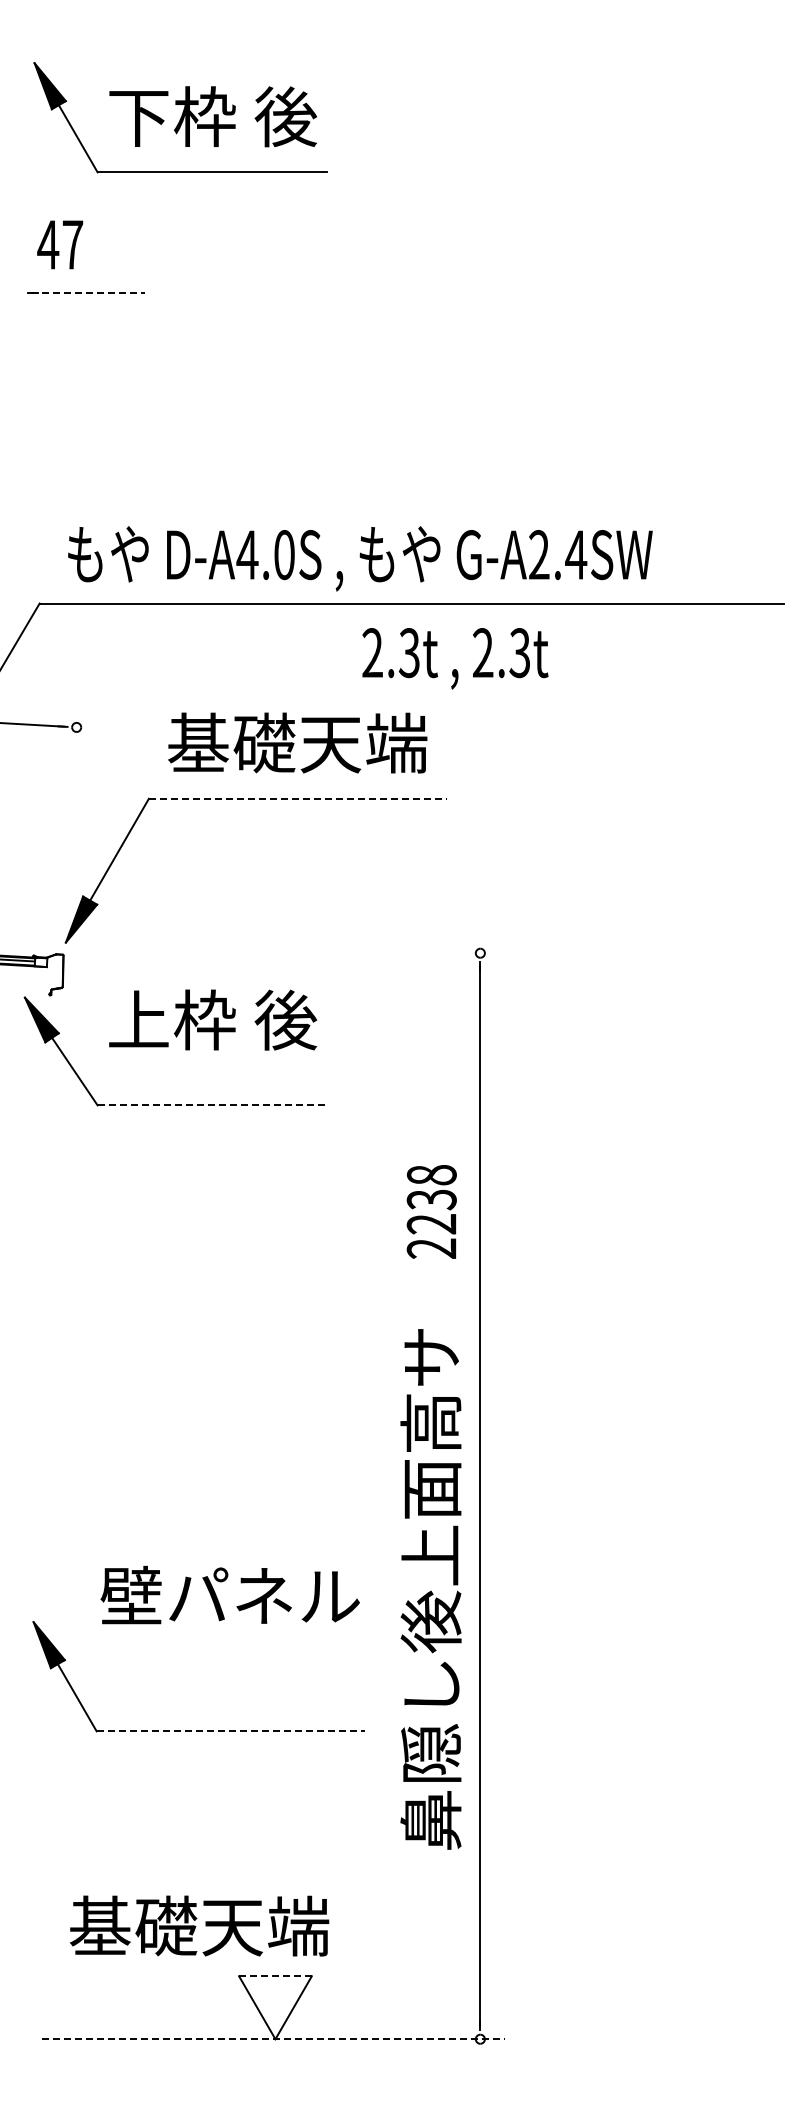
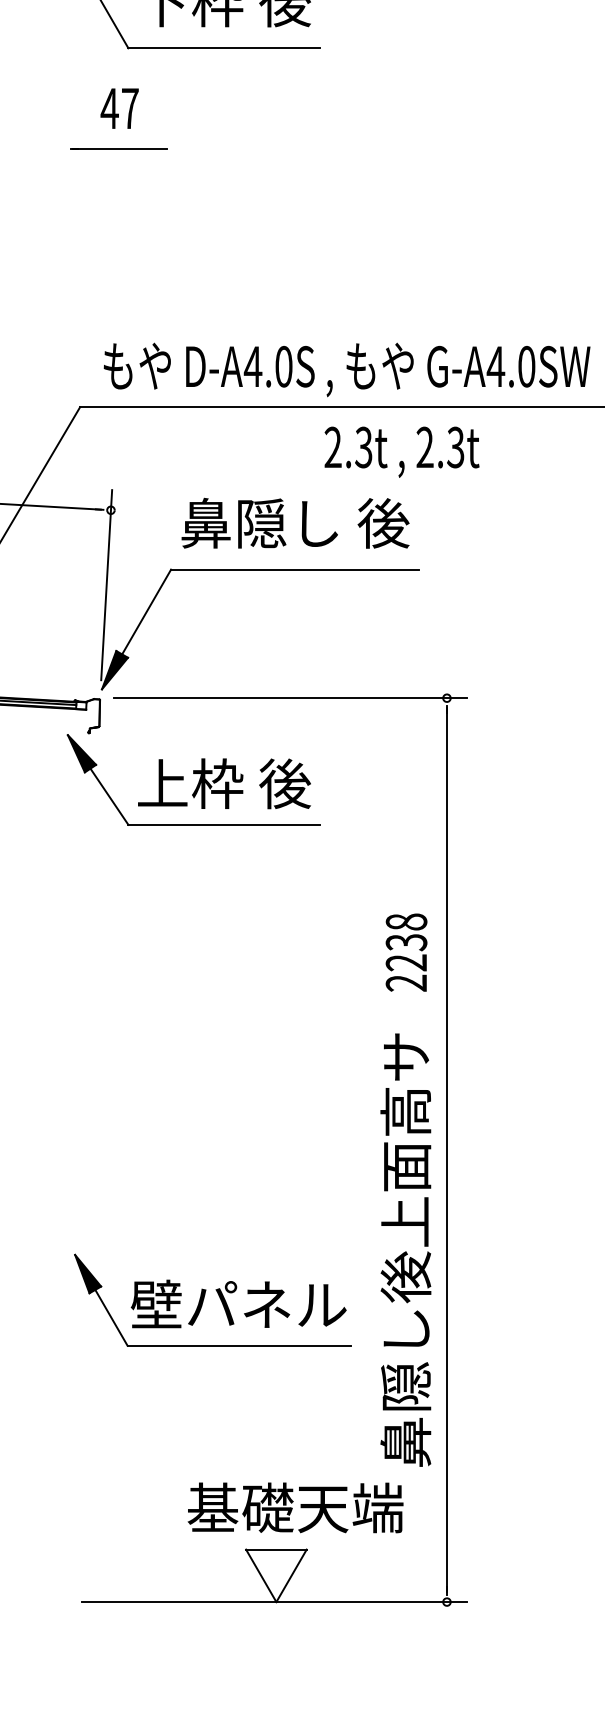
text: (60, 244) -> (119, 108), moved
line: (87, 293) -> (119, 149), dashed -> solid
text: (557, 555) -> (511, 367), G-A2.4SW -> G-A4.0SW
text: (455, 658) -> (402, 452), moved
text: (298, 742) -> (295, 522), 基礎天端 -> 鼻隠し 後
line: (297, 798) -> (294, 569), dashed -> solid
line: (71, 817) -> (106, 585), added
line: (292, 953) -> (290, 698), added
text: (213, 1019) -> (224, 783), moved
line: (212, 1105) -> (224, 824), dashed -> solid
text: (431, 1211) -> (406, 952), moved
text: (430, 1589) -> (405, 1250), moved
text: (229, 1594) -> (238, 1303), moved
line: (231, 1731) -> (239, 1345), dashed -> solid
text: (199, 1925) -> (295, 1507), moved
line: (275, 1976) -> (276, 1549), dashed -> solid
line: (273, 2039) -> (274, 1602), dashed -> solid

